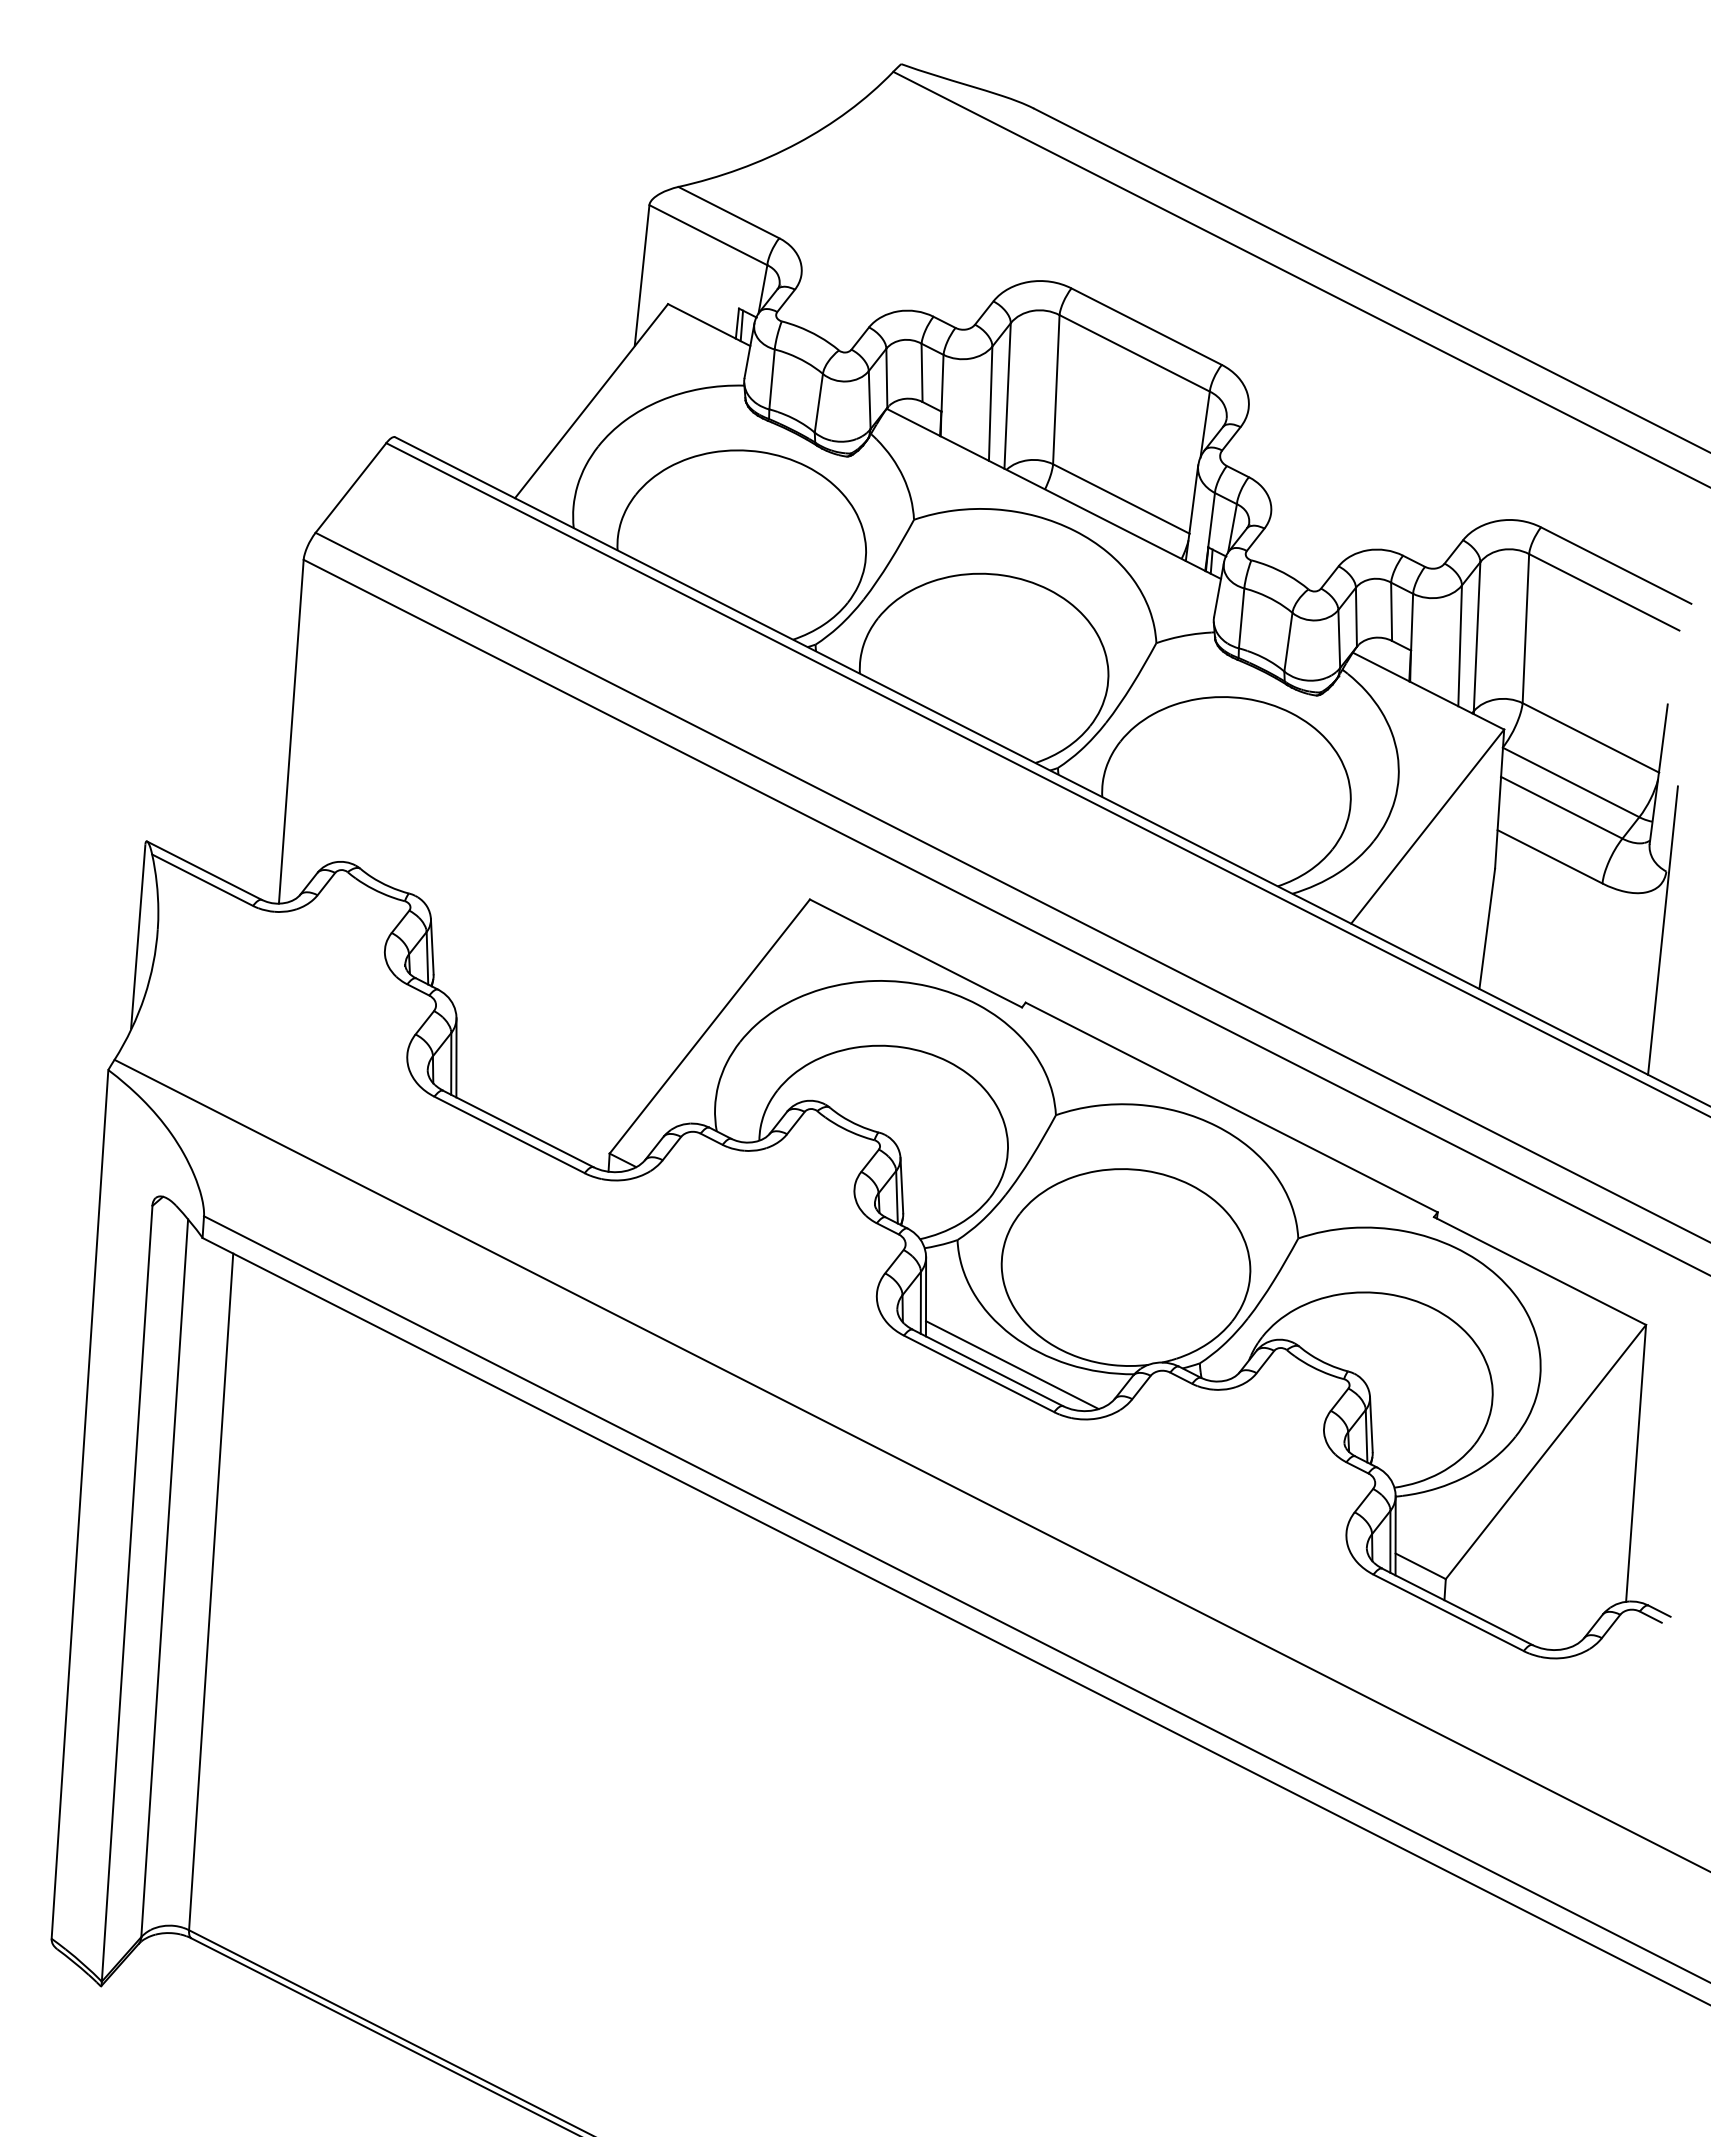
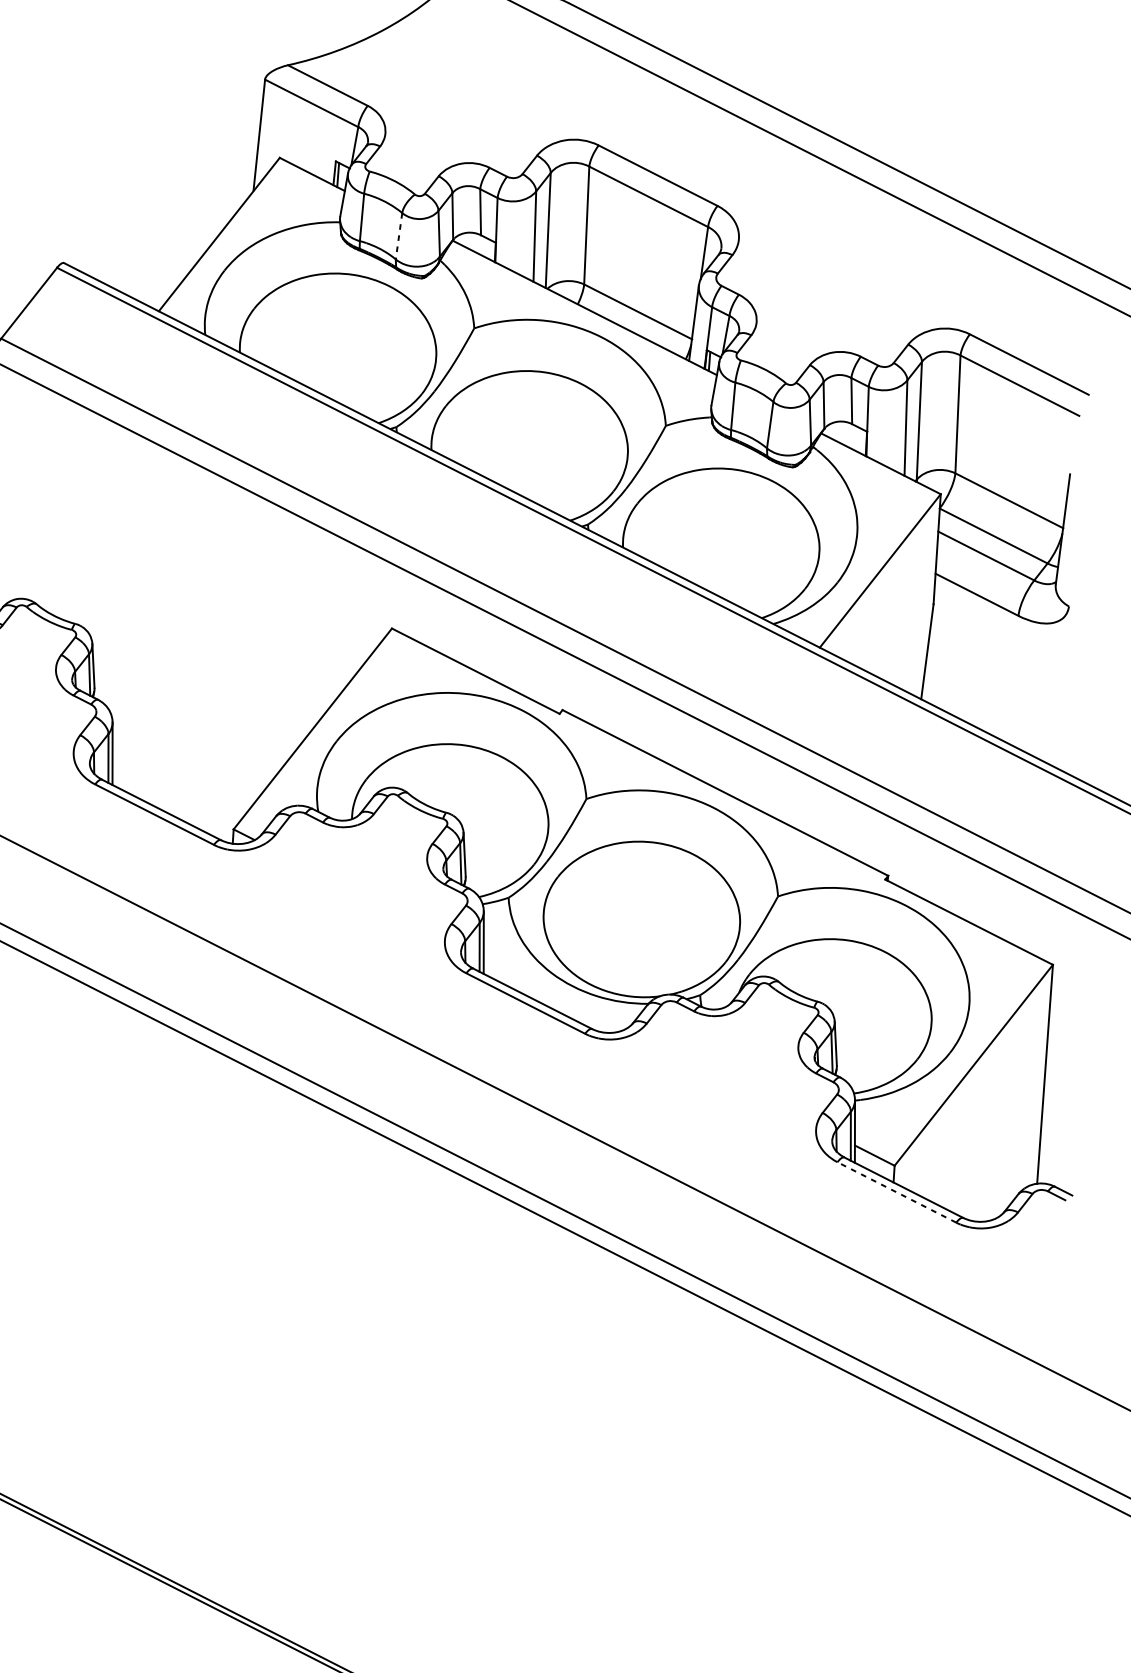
line: (818, 403) -> (398, 236), solid -> dashed
line: (1662, 930) -> (1065, 653), removed
line: (1012, 1365) -> (552, 996), removed
line: (1448, 1612) -> (896, 1192), solid -> dashed

